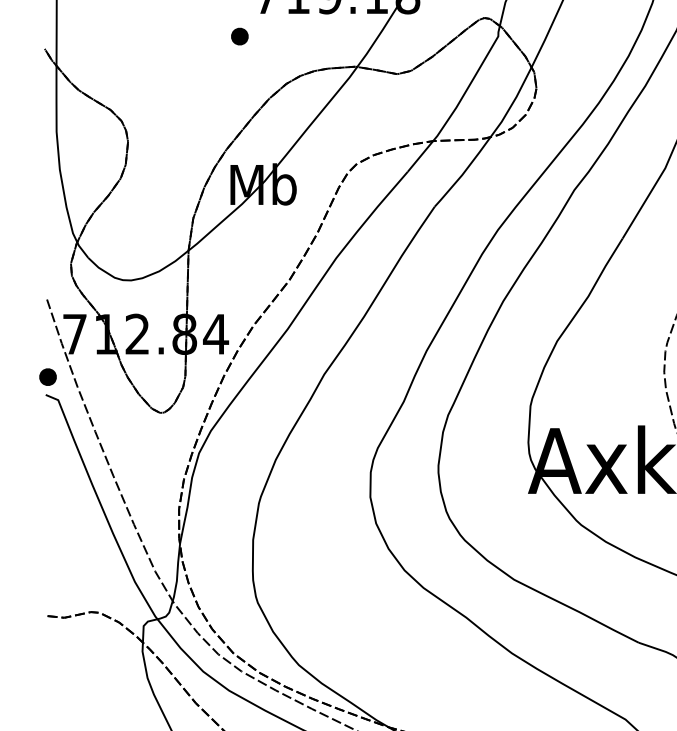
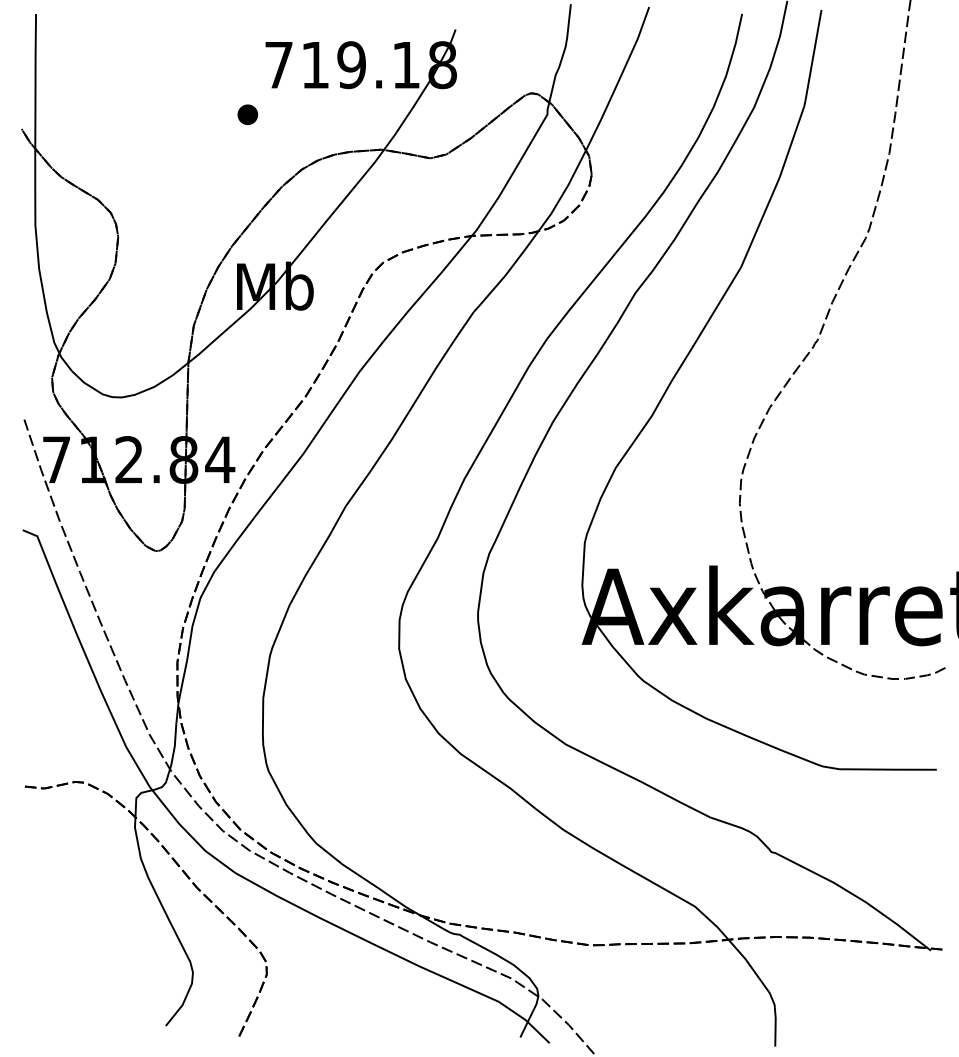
part: (48, 377) -> (25, 509), removed

